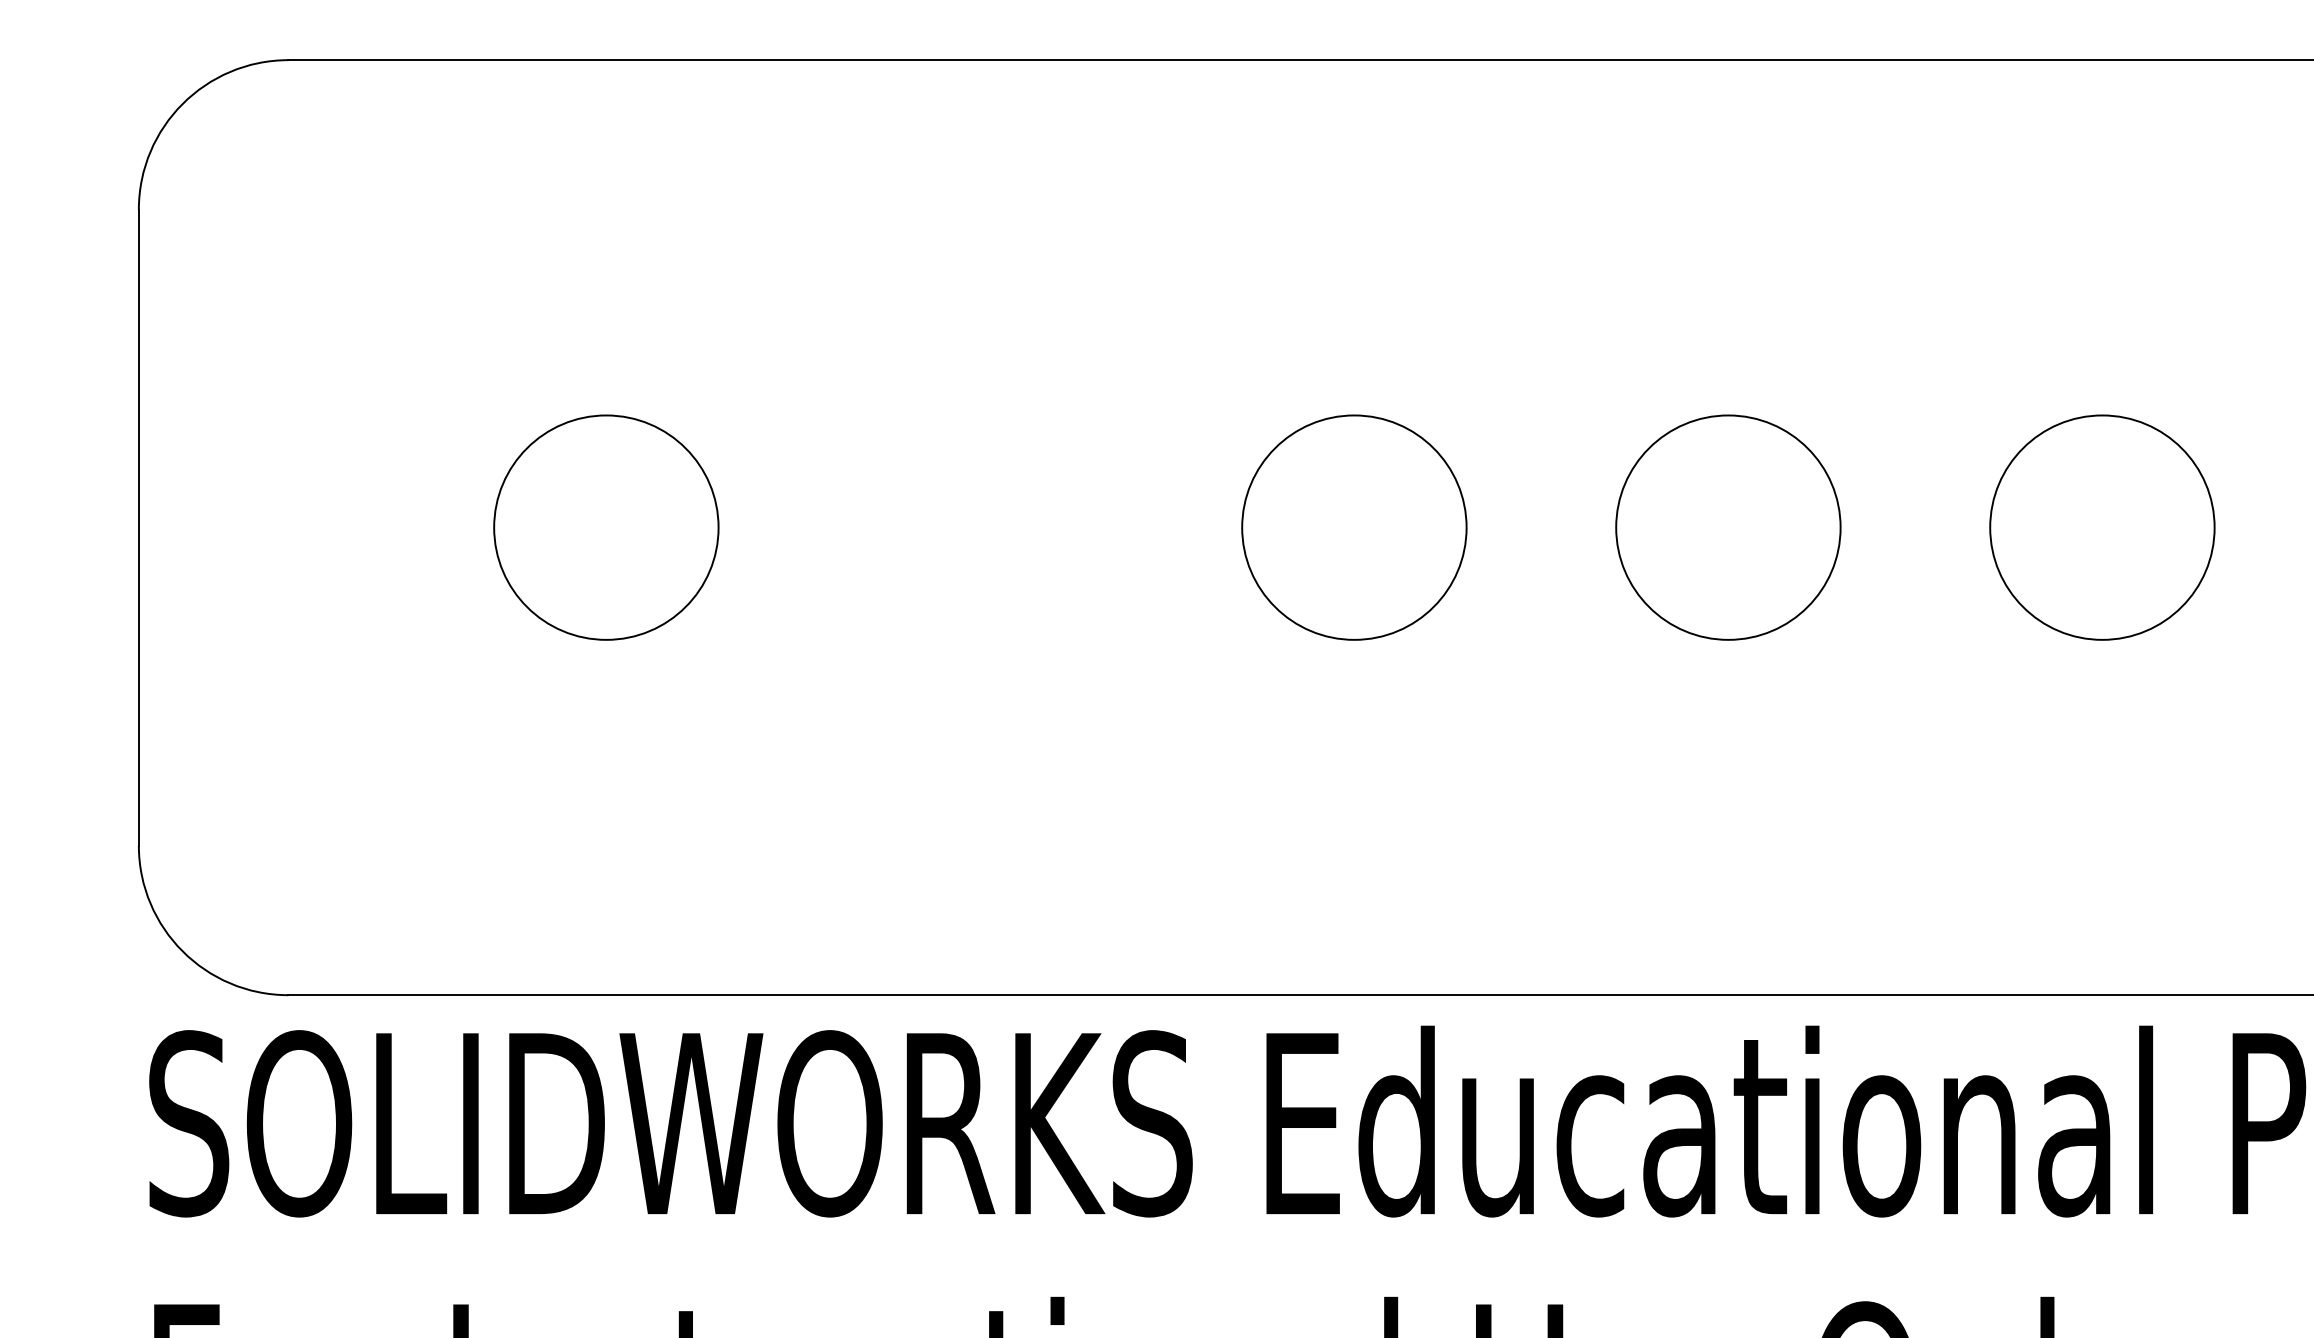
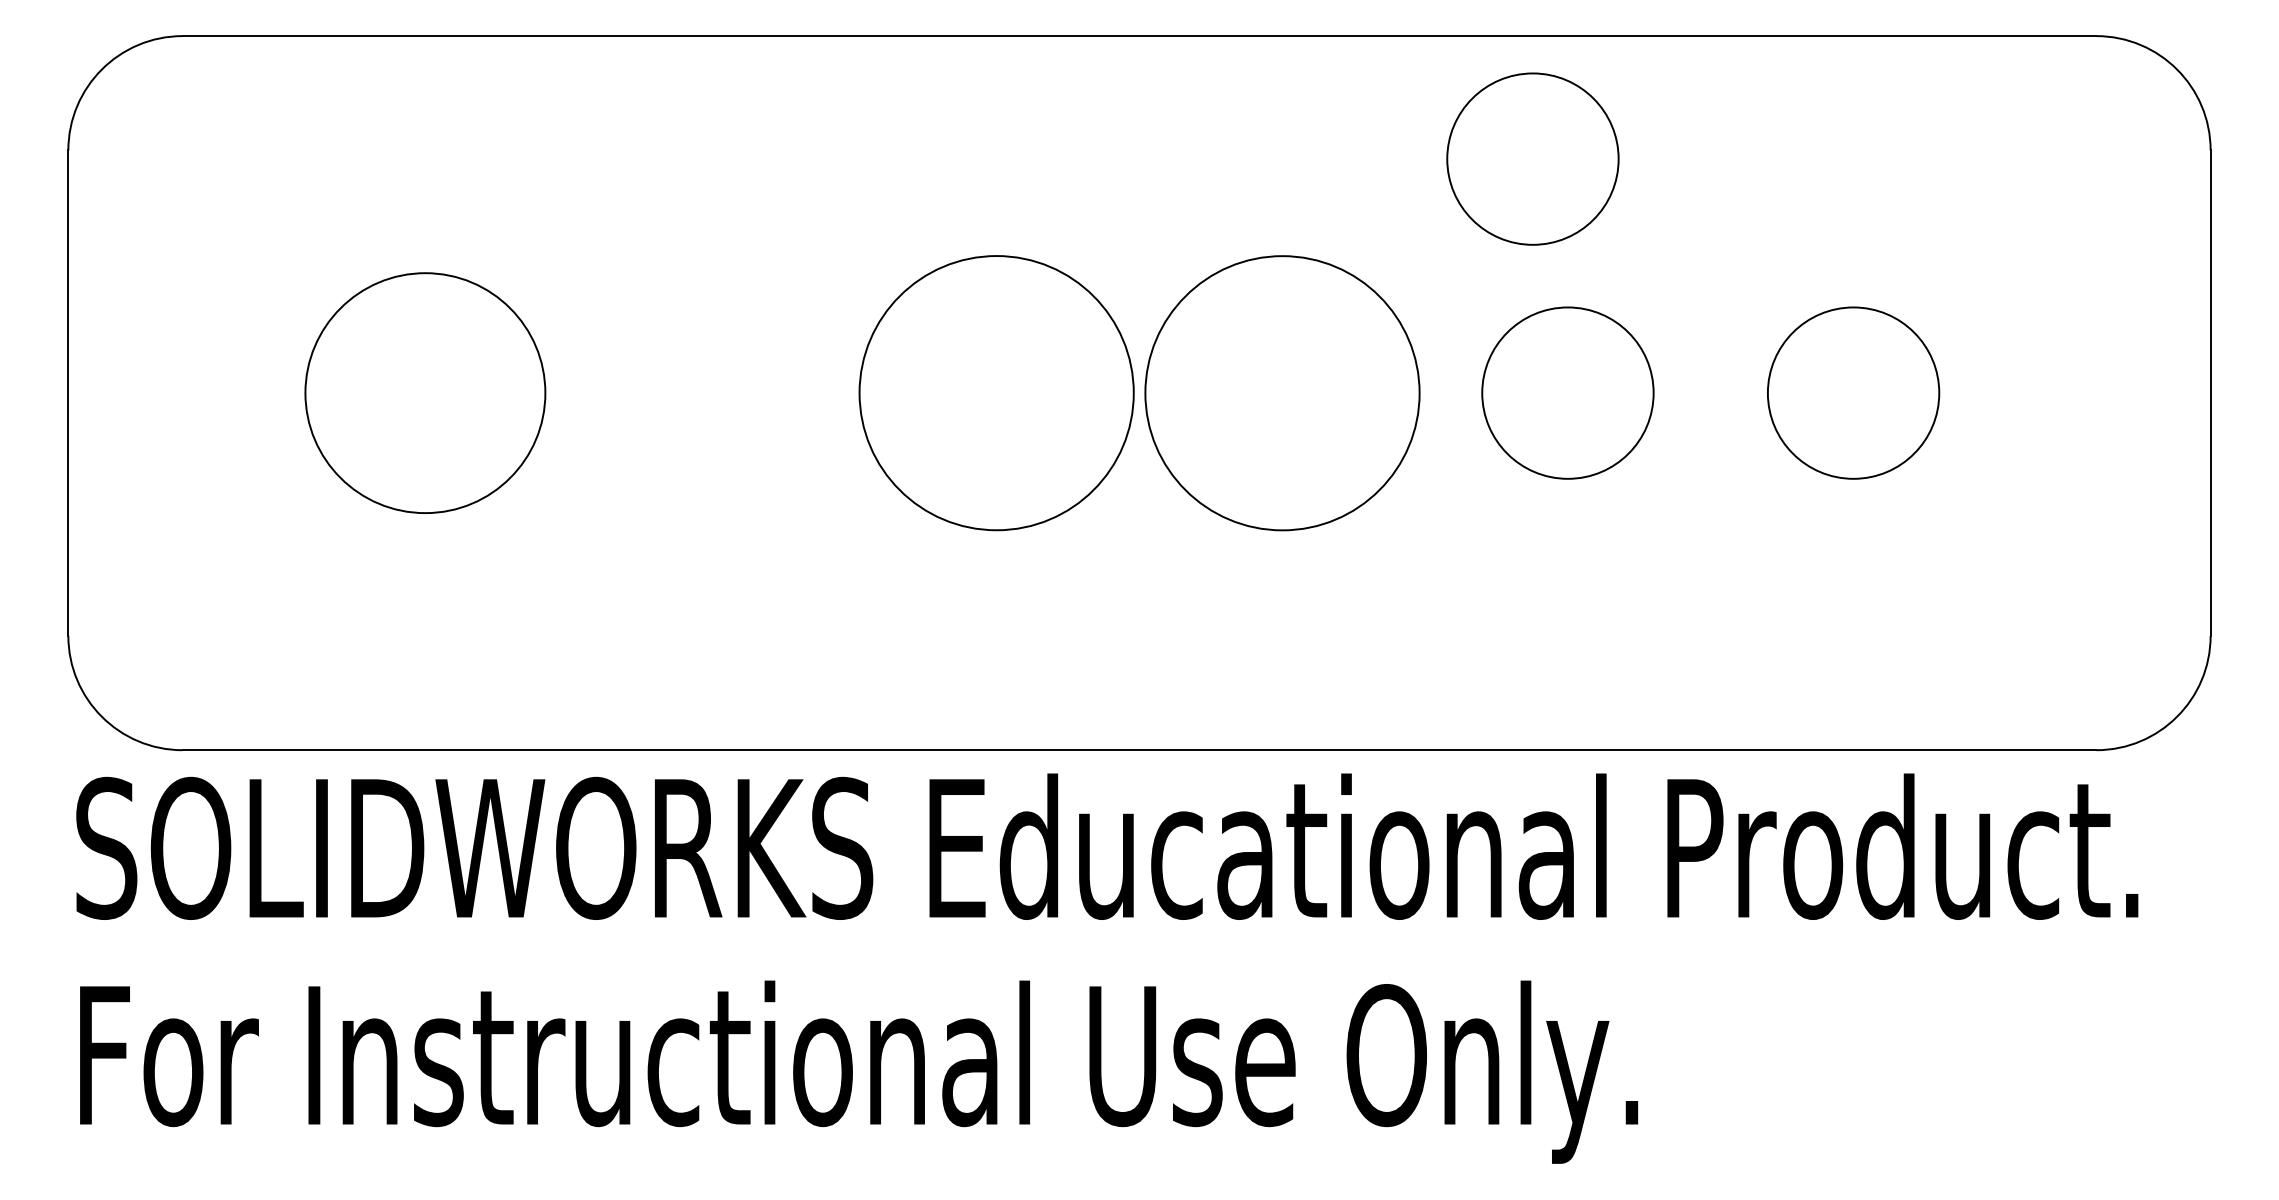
circle: (2055, 220) -> (1532, 158), added
circle: (606, 526) -> (425, 392), size x1.4
circle: (1354, 526) -> (996, 392), size x1.6
circle: (1727, 526) -> (1281, 392), size x1.6

